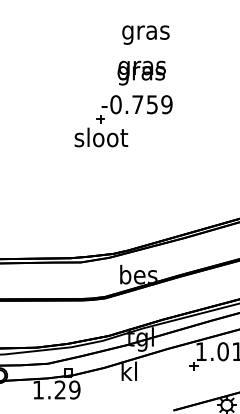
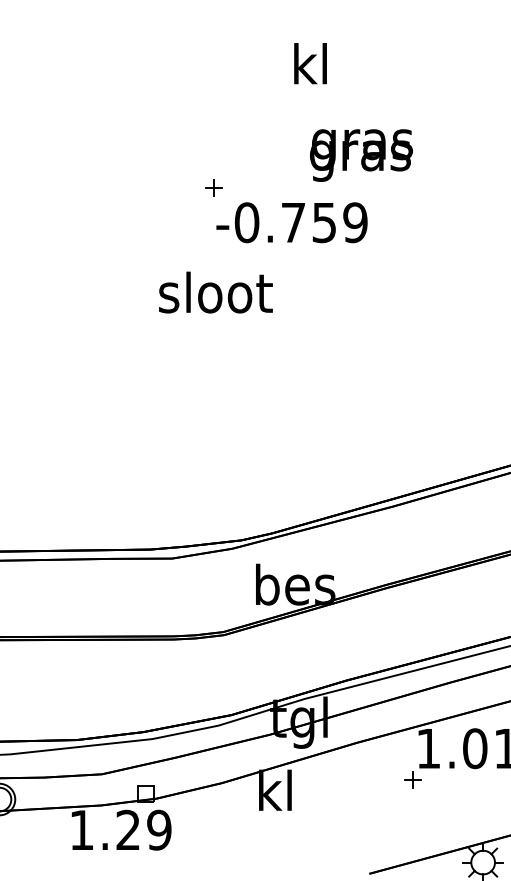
text: (145, 32) -> (309, 68), gras -> kl
text: (141, 72) -> (360, 154), moved
part: (100, 119) -> (213, 188), moved

